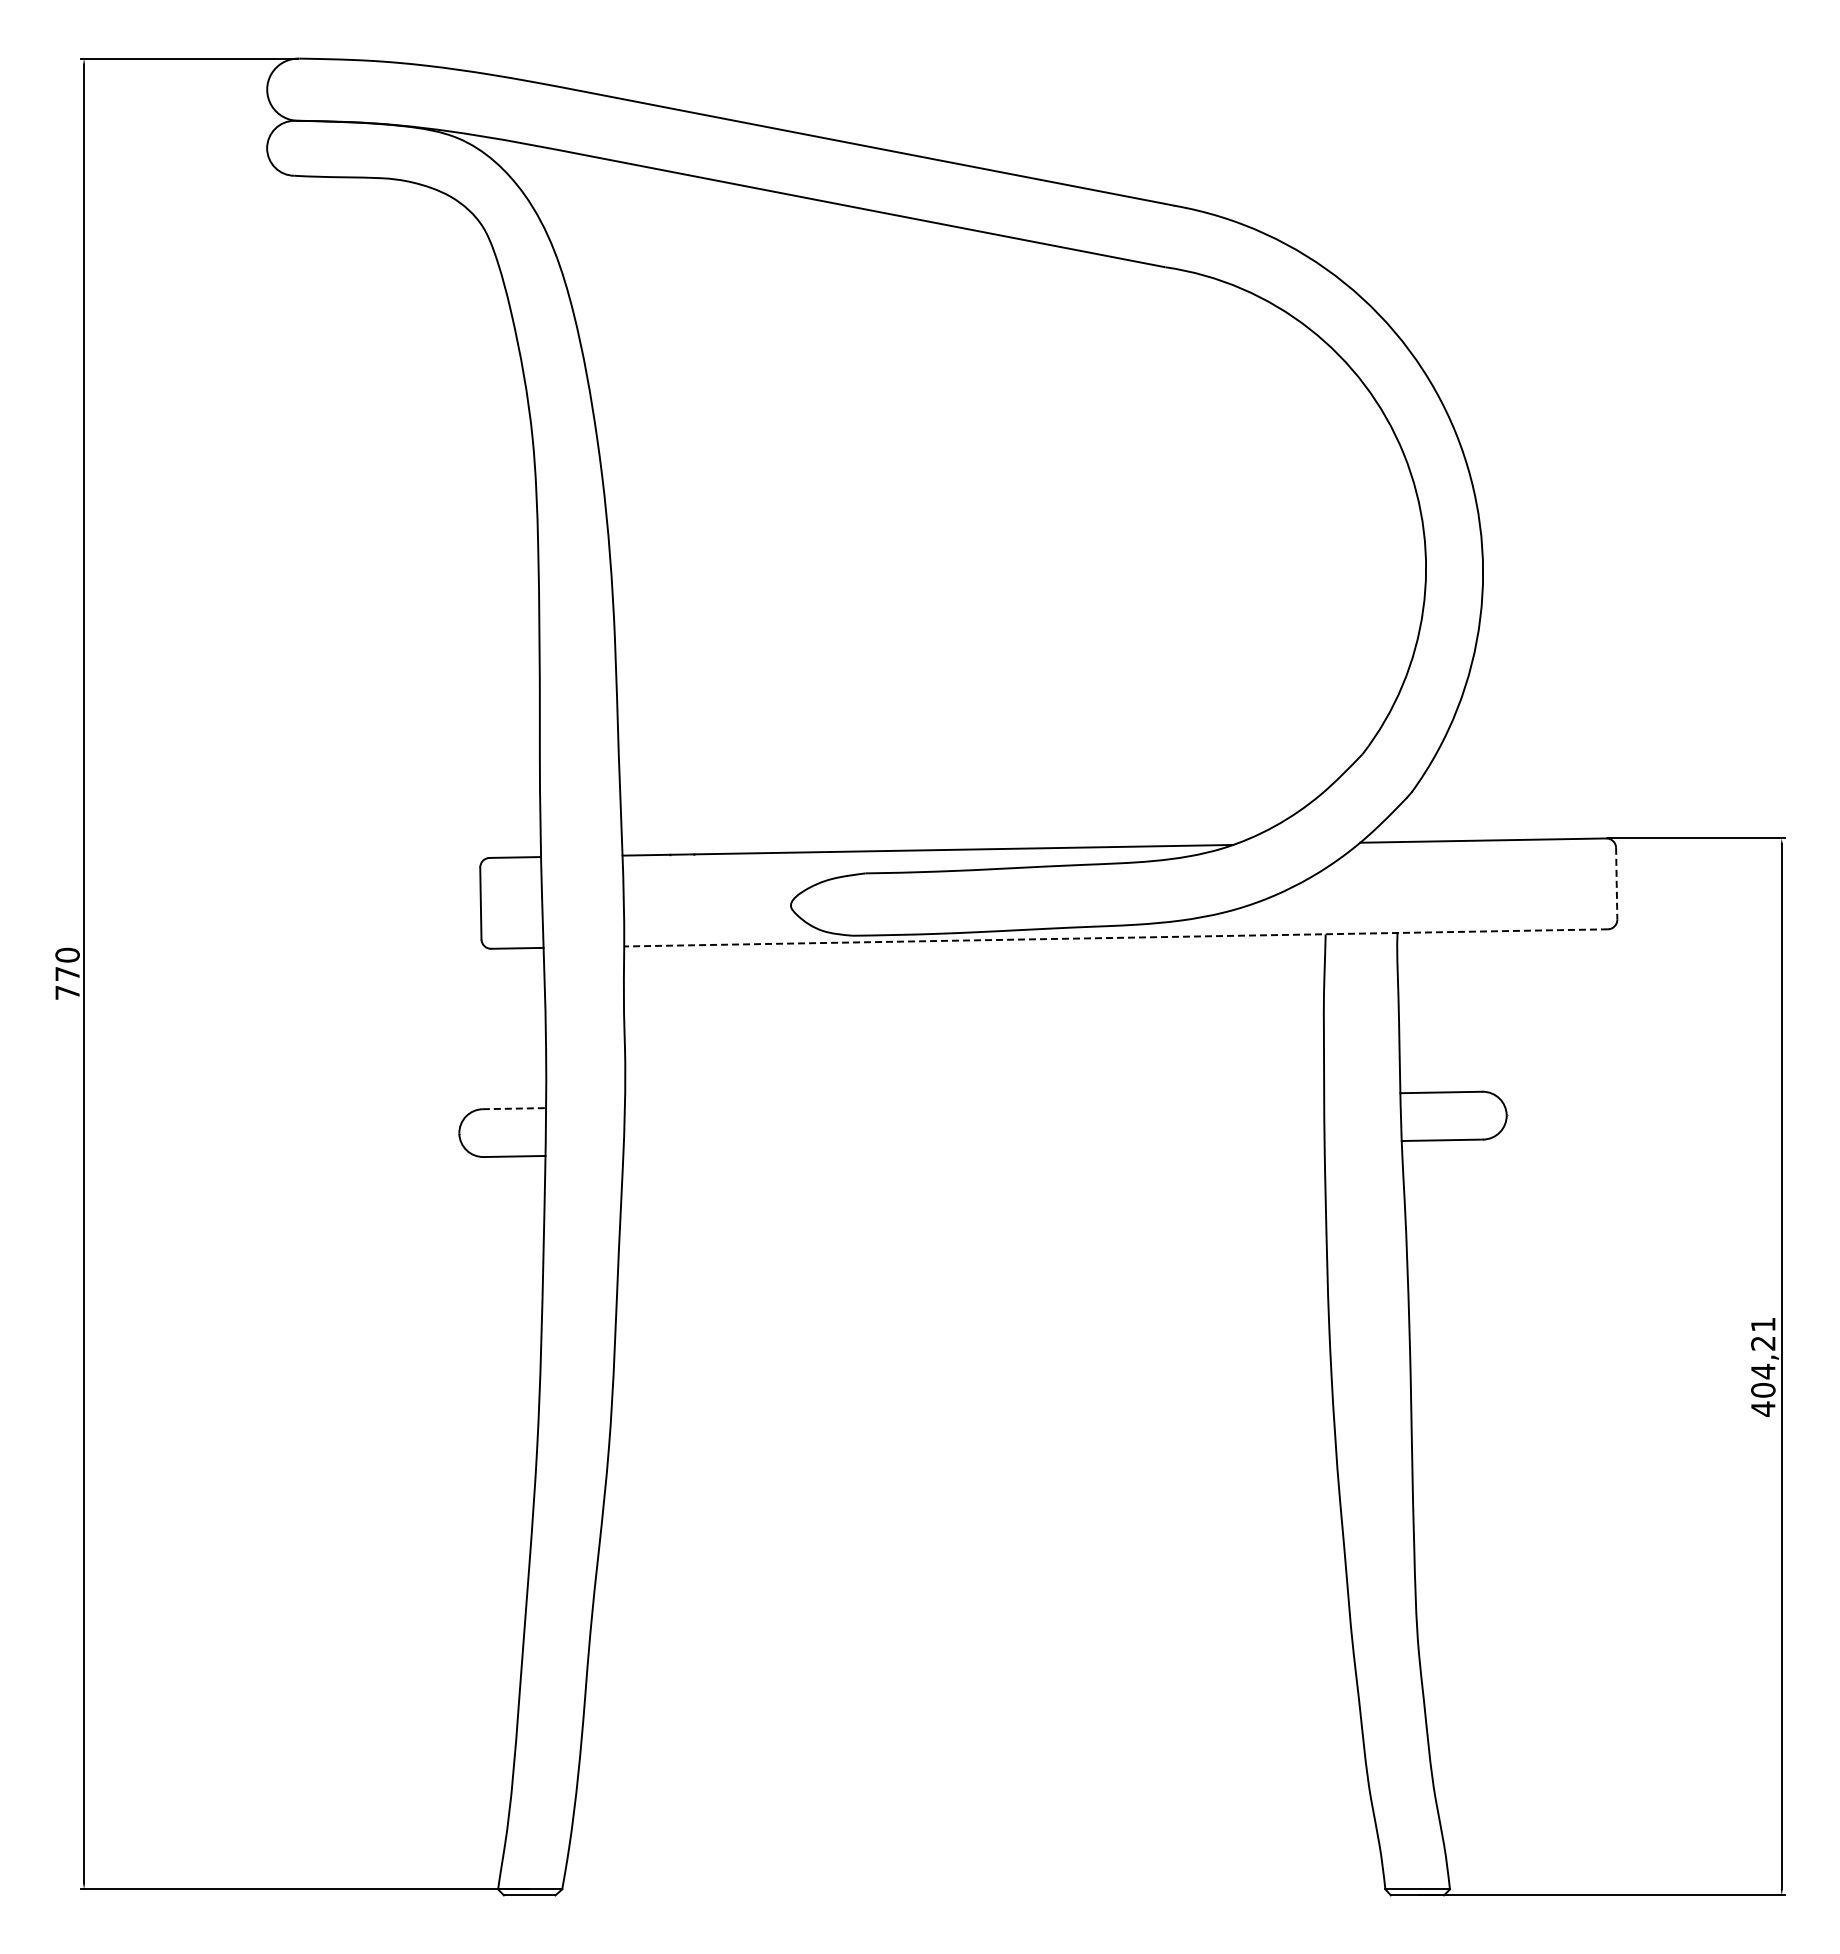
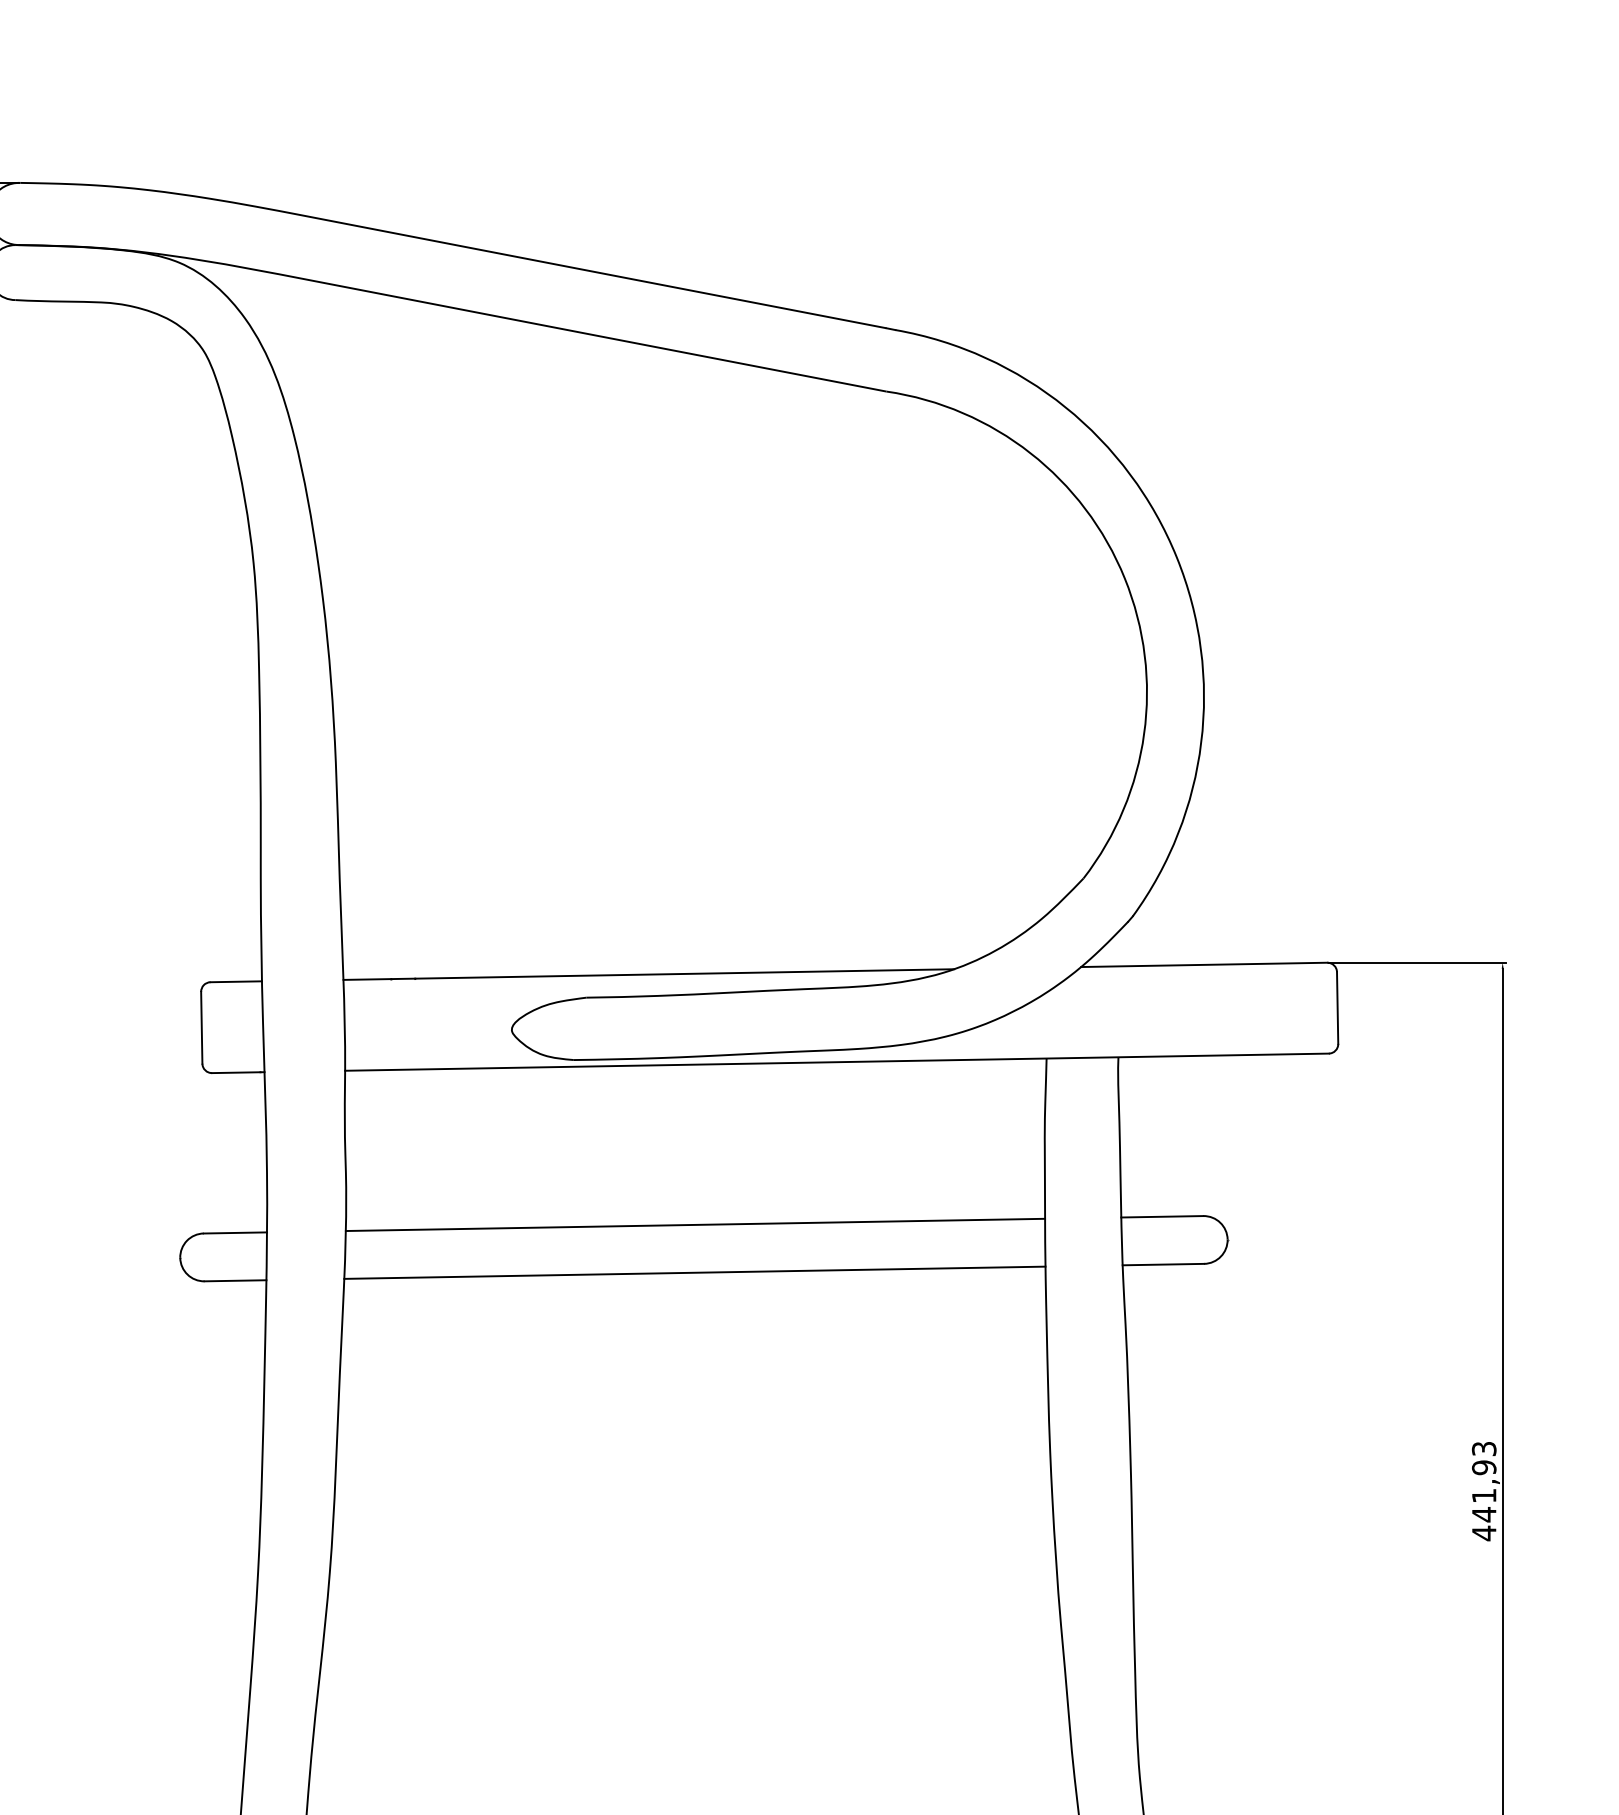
line: (1616, 883) -> (1337, 1007), dashed -> solid
line: (1116, 937) -> (837, 1061), dashed -> solid
line: (974, 1100) -> (695, 1224), added
line: (514, 1108) -> (235, 1232), dashed -> solid
line: (973, 1148) -> (694, 1272), added
text: (1763, 1357) -> (1484, 1481), 404,21 -> 441,93

